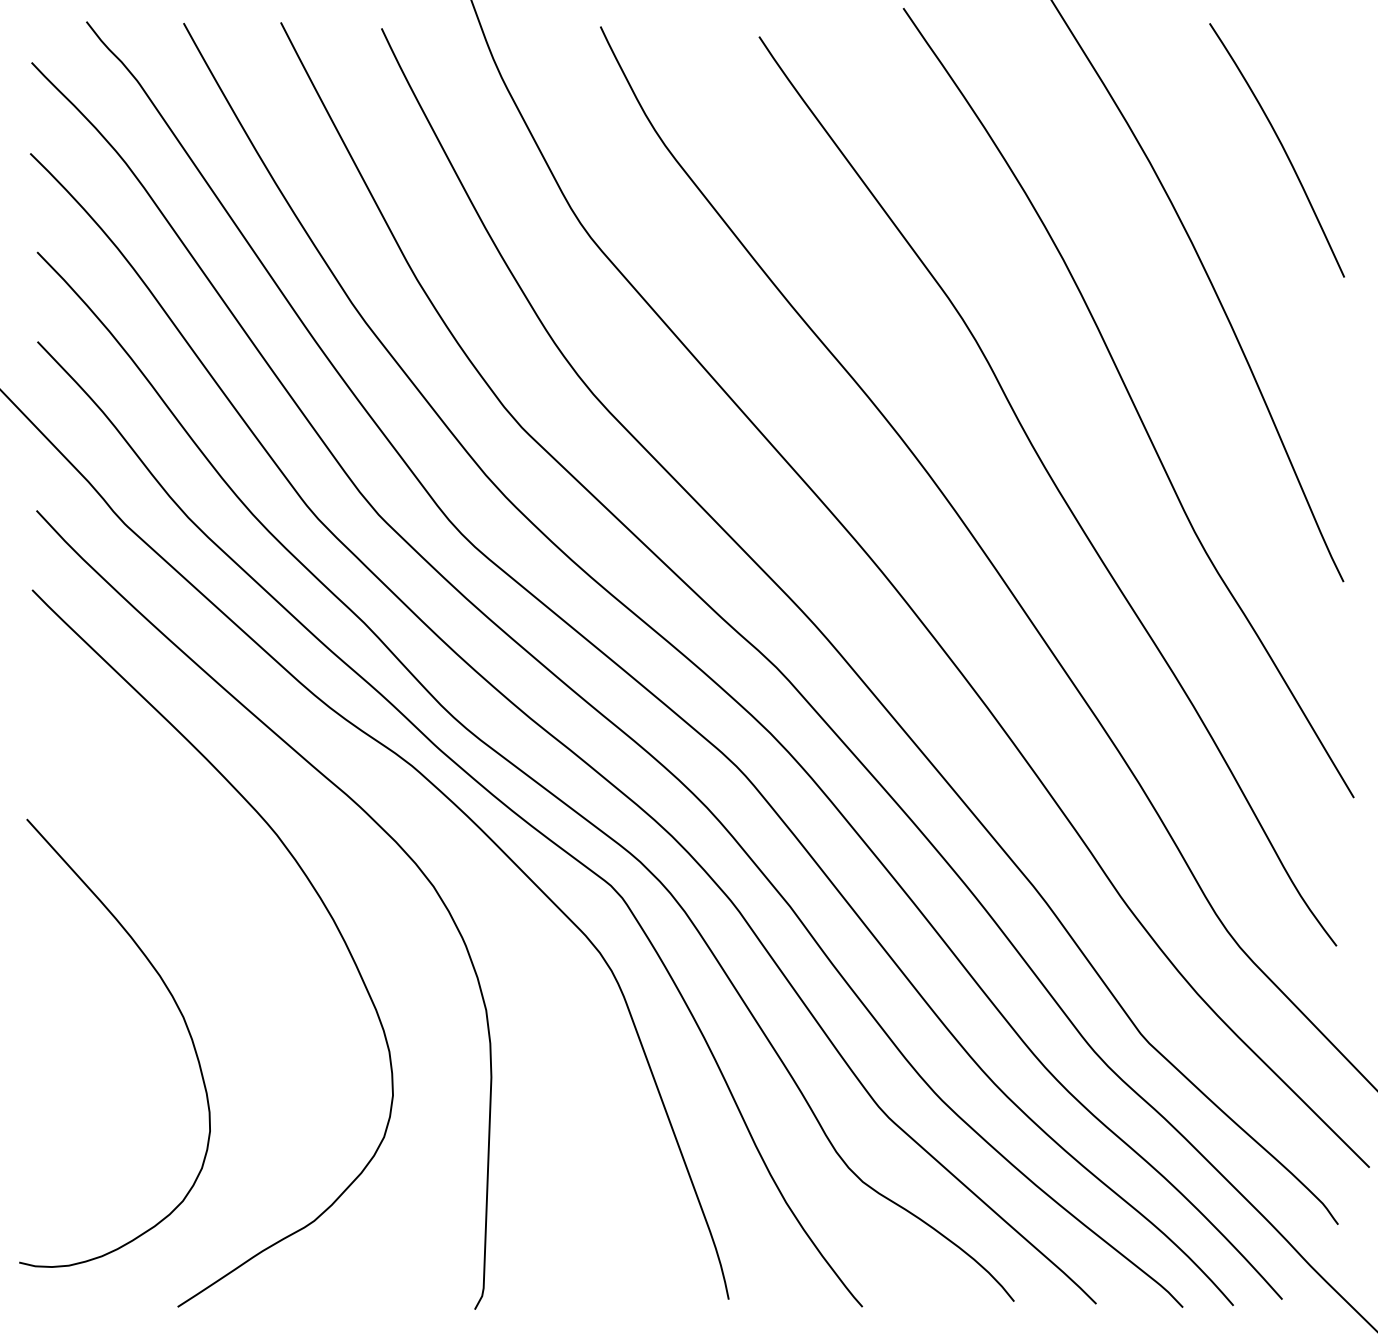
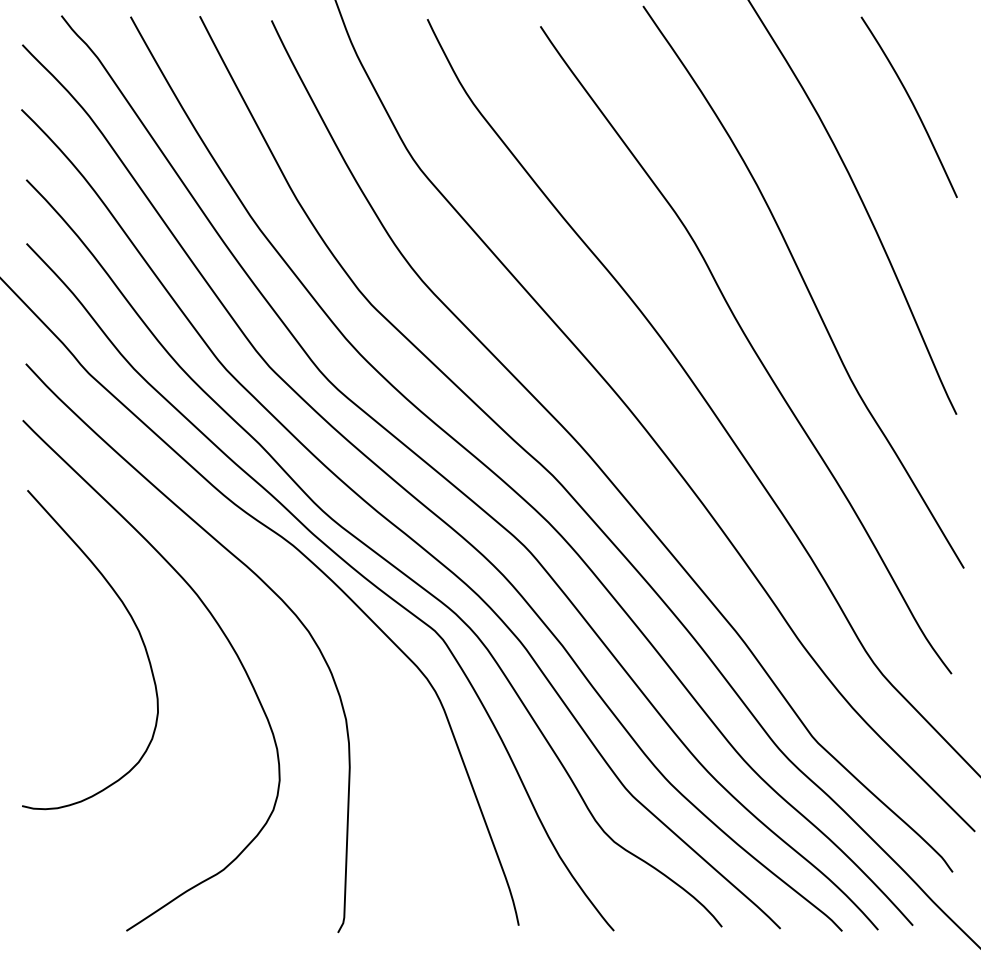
curve: (178, 1010) -> (135, 626), moved

